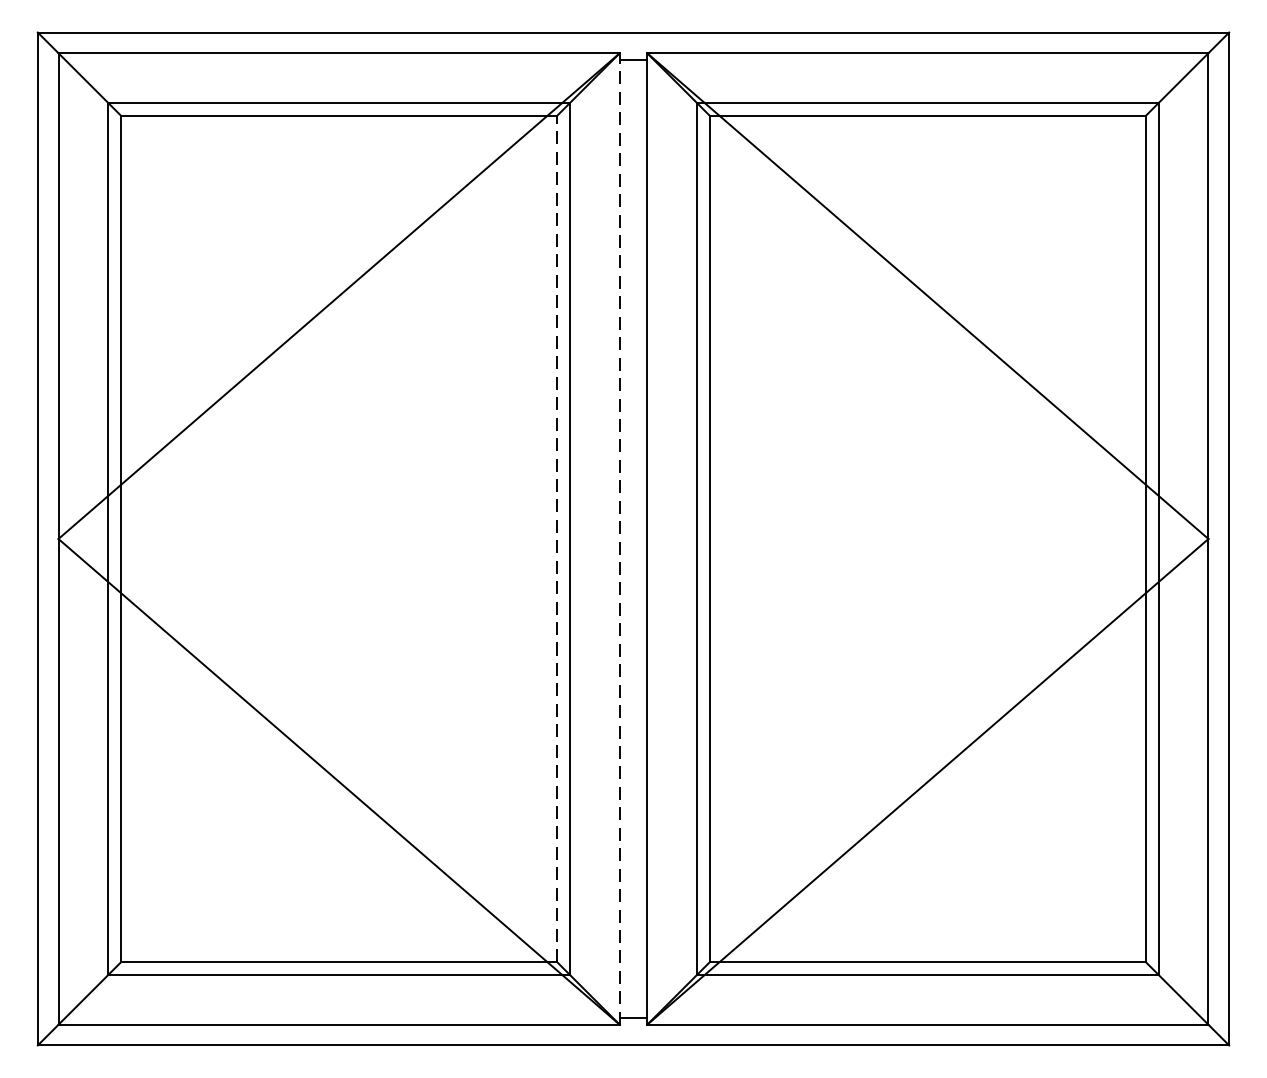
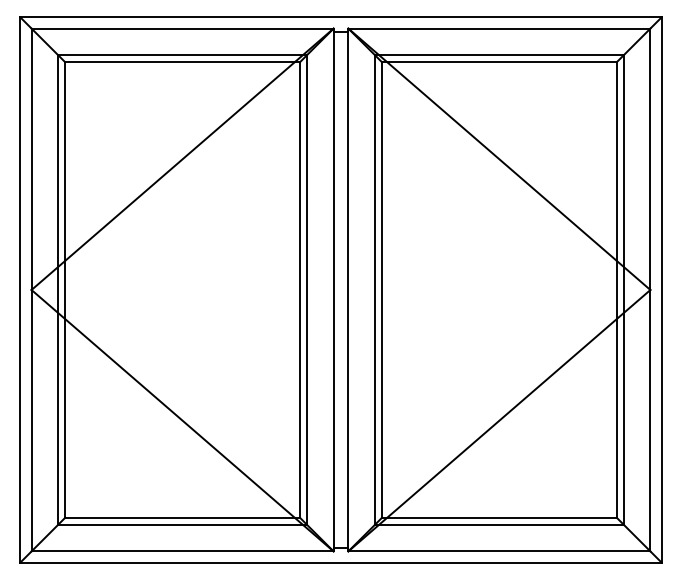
line: (556, 538) -> (299, 289), dashed -> solid
line: (619, 538) -> (333, 289), dashed -> solid

